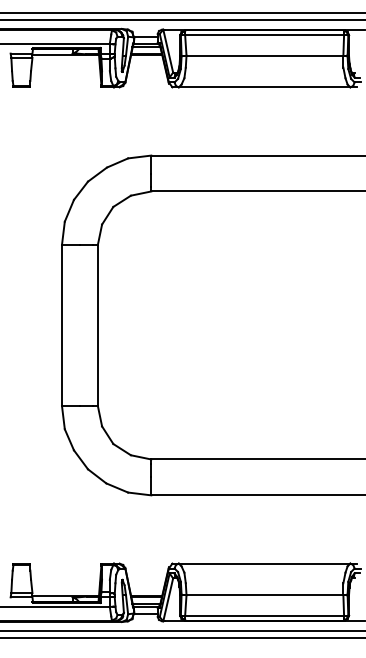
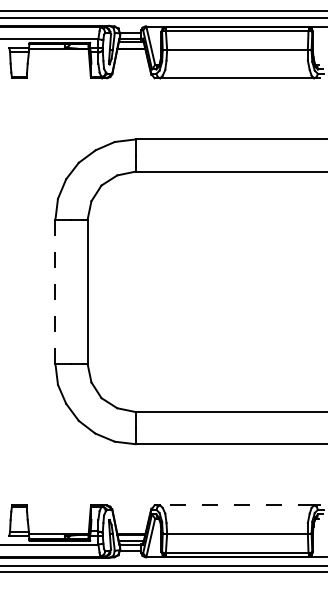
line: (62, 325) -> (55, 291), solid -> dashed
line: (264, 563) -> (237, 505), solid -> dashed

